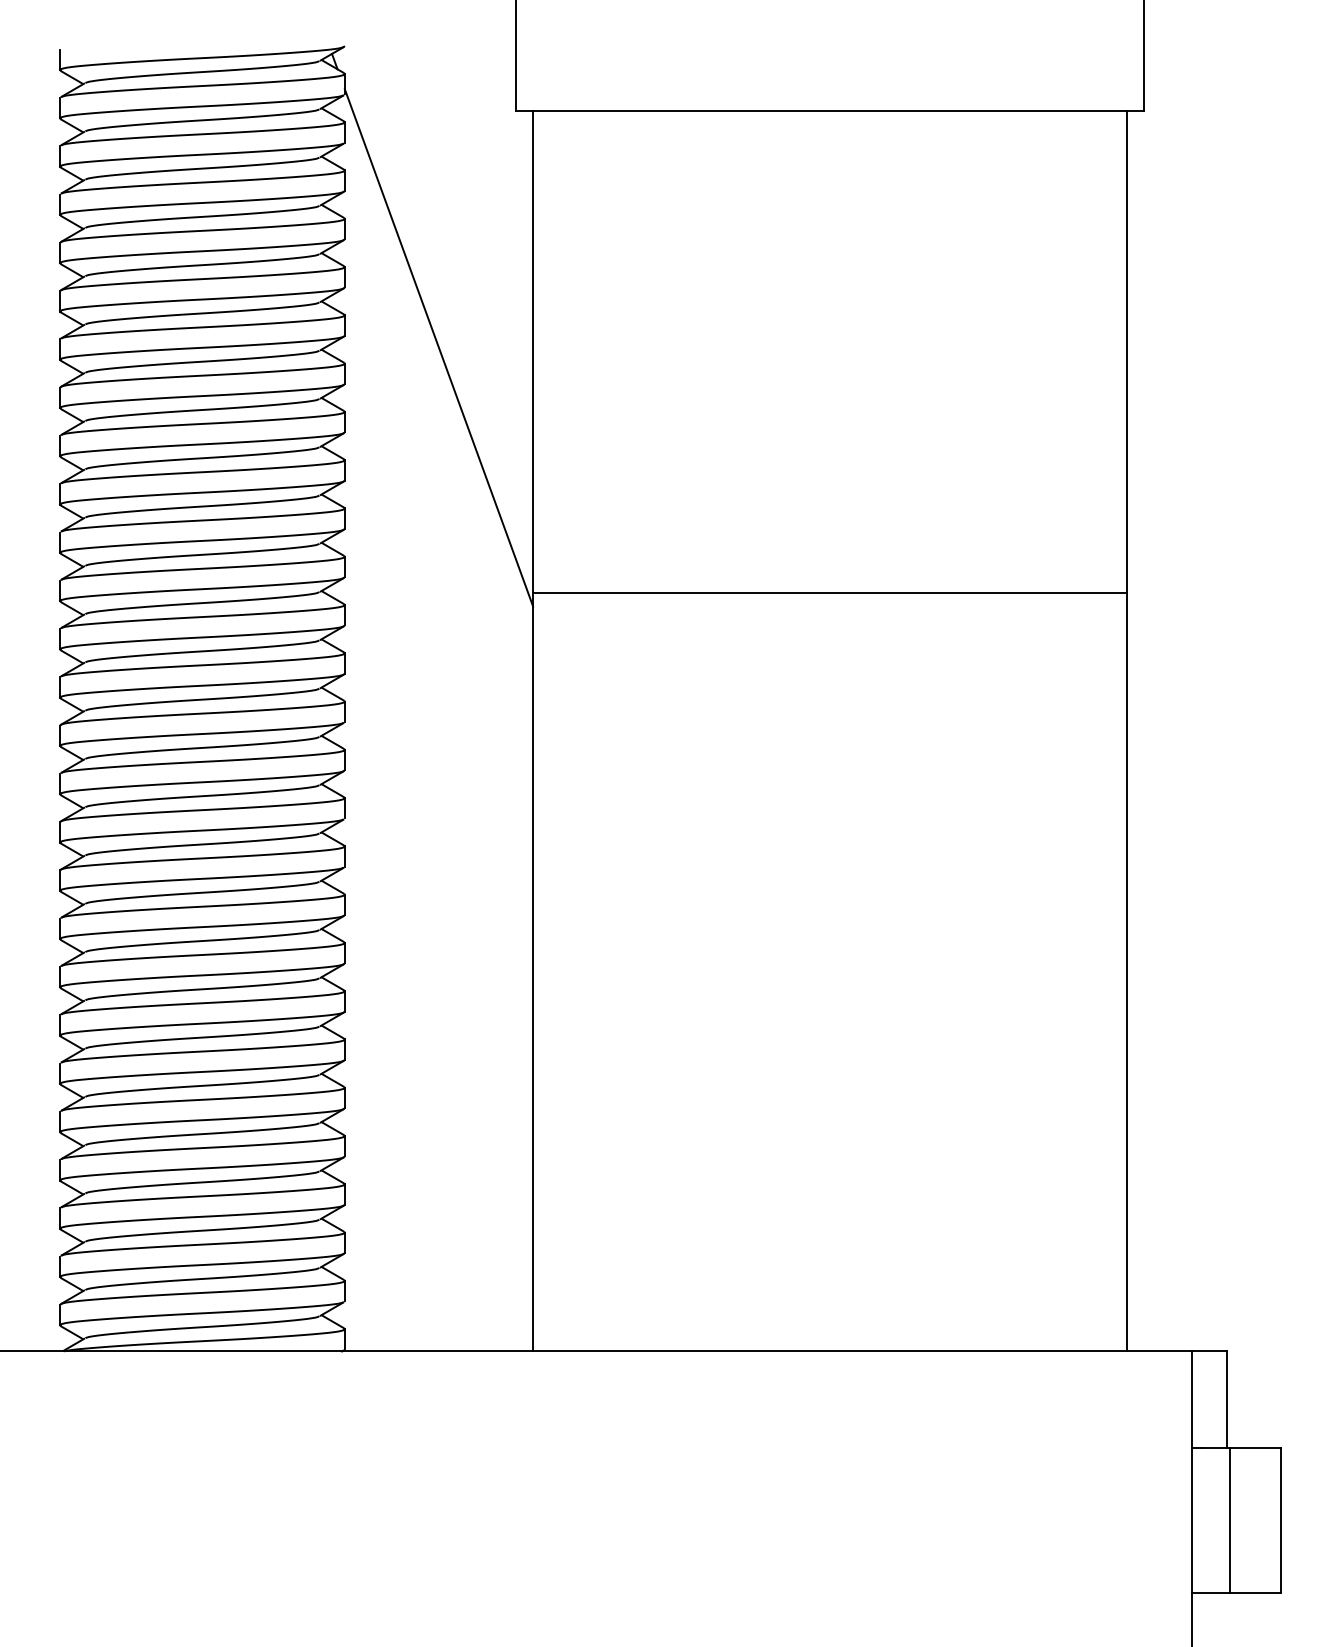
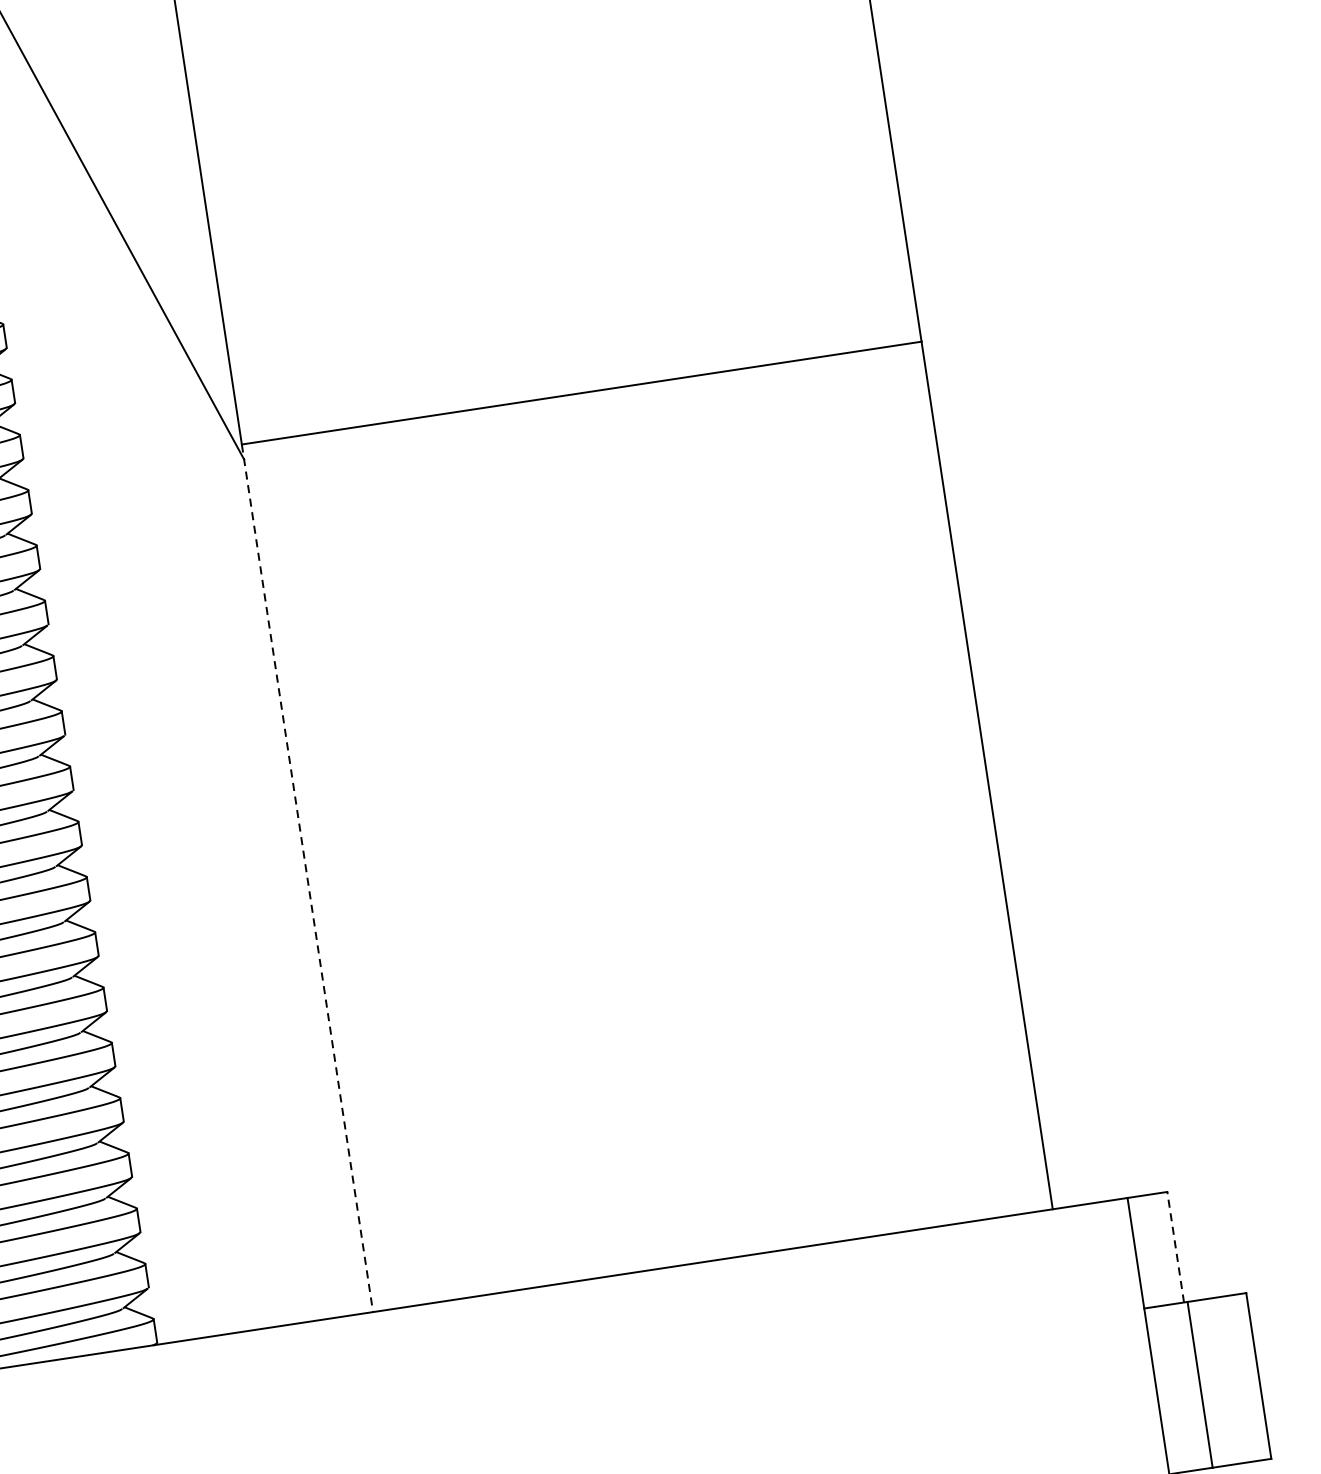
line: (533, 972) -> (307, 878), solid -> dashed
line: (1226, 1399) -> (1175, 1247), solid -> dashed

